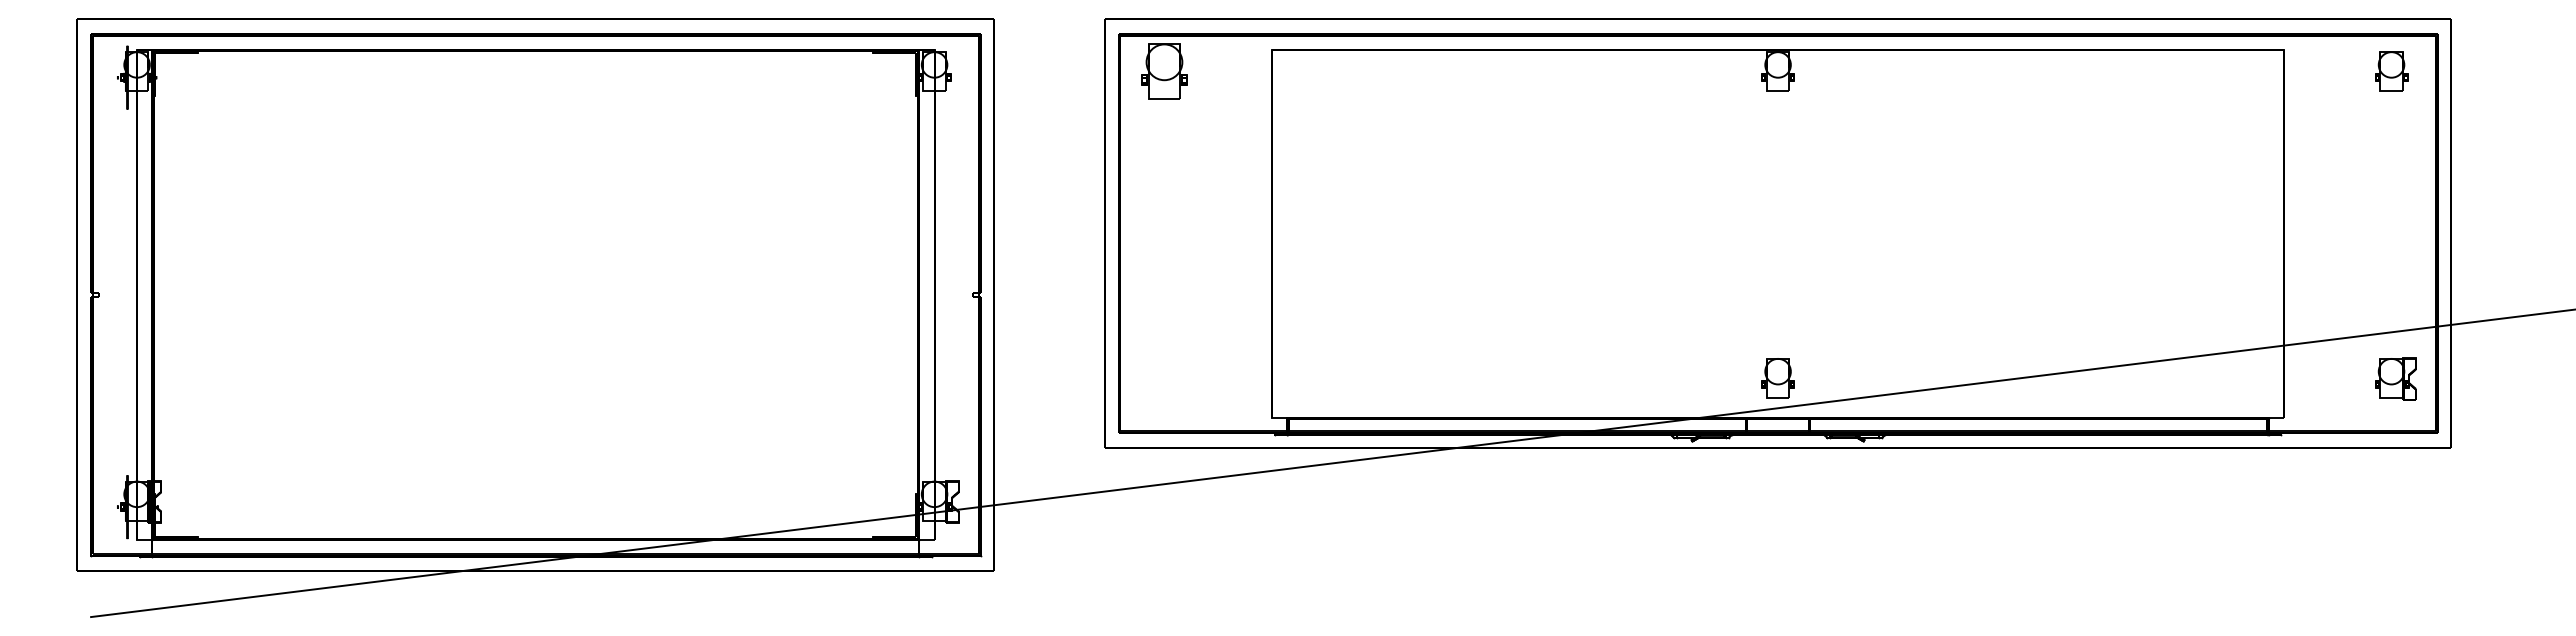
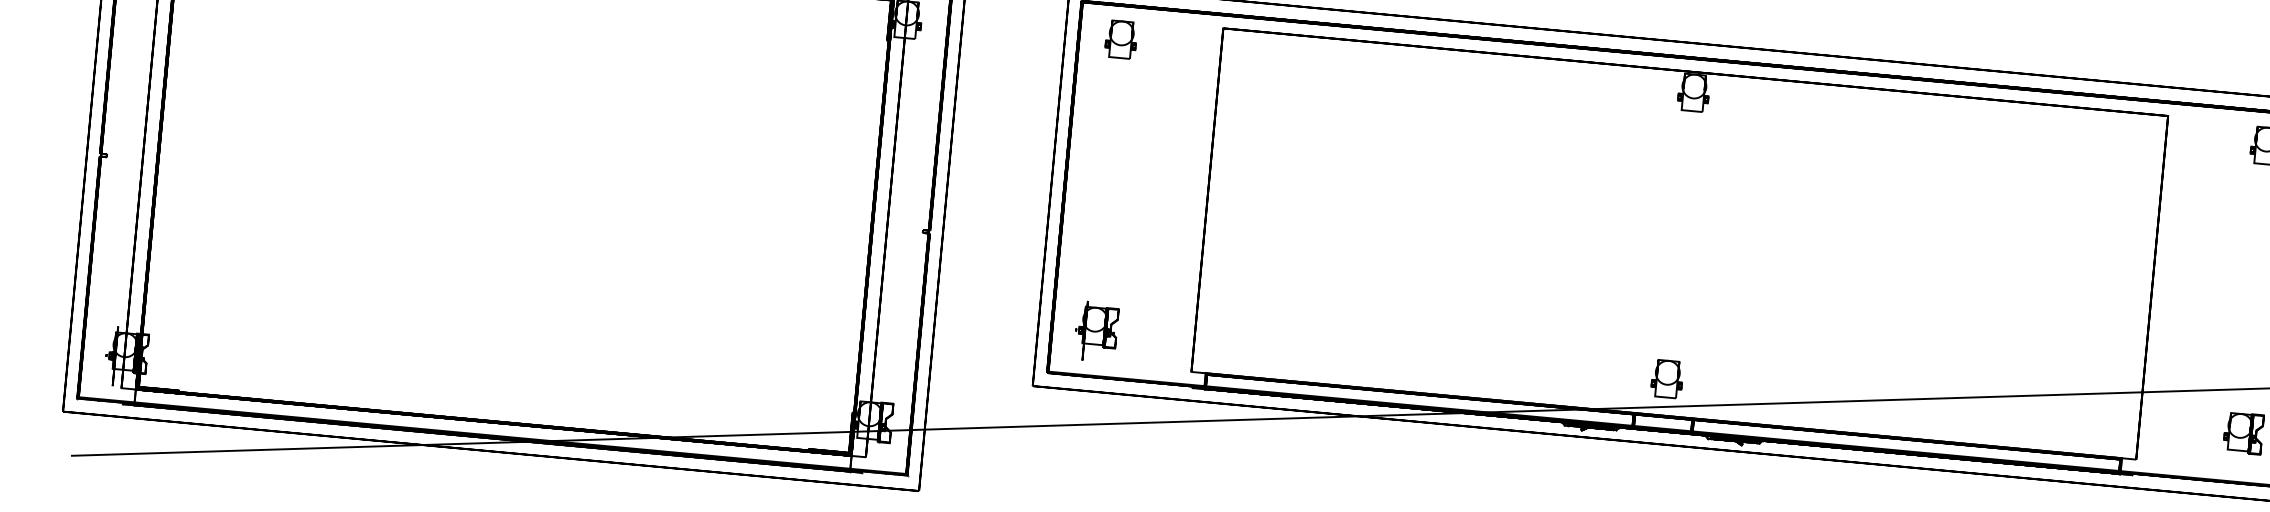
part: (1164, 71) -> (1121, 39), size x0.71
part: (1166, 384) -> (1095, 331), added

